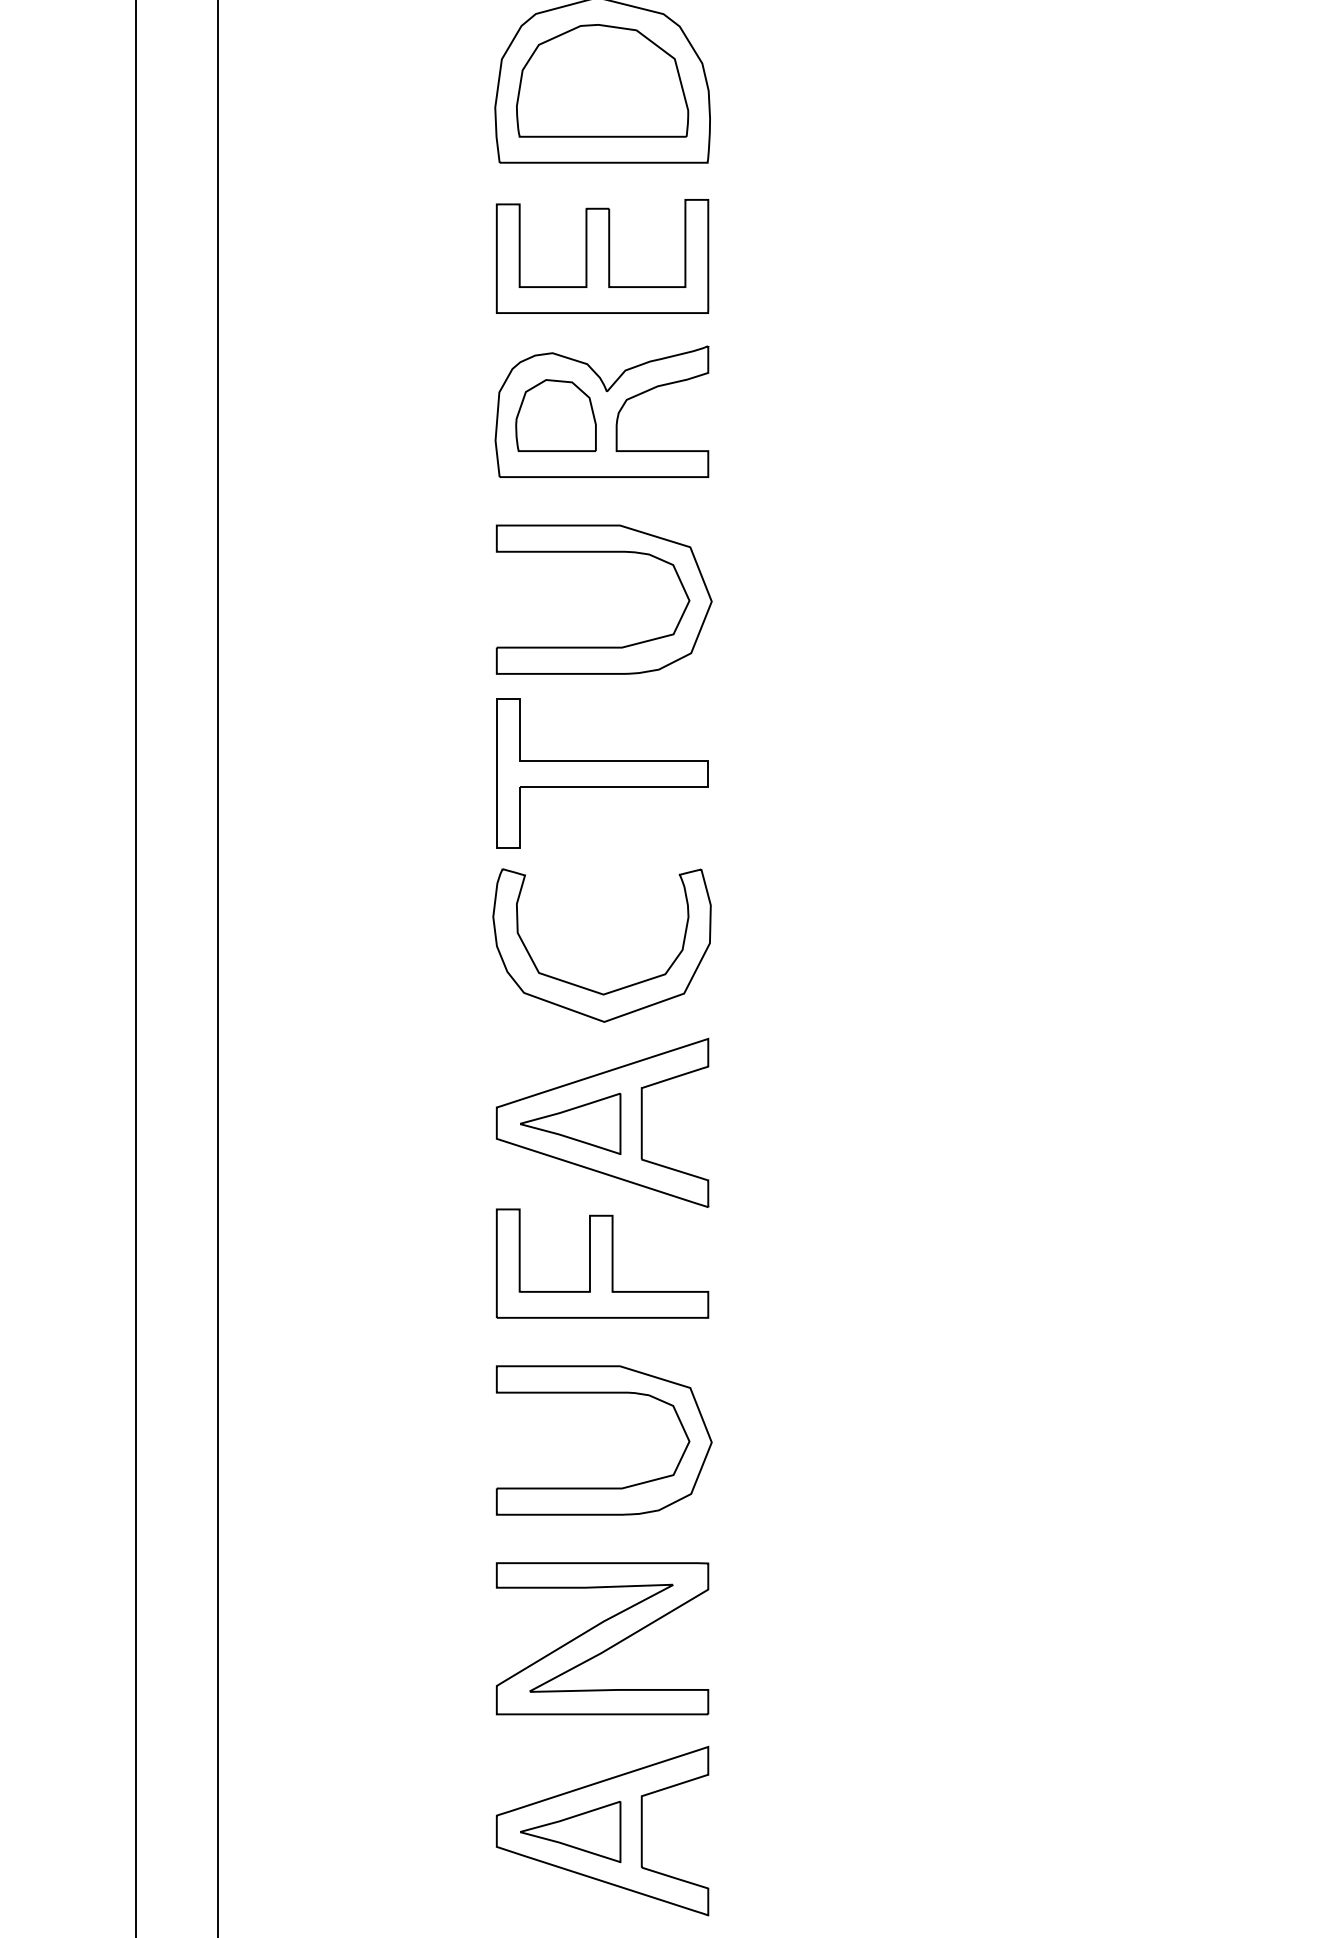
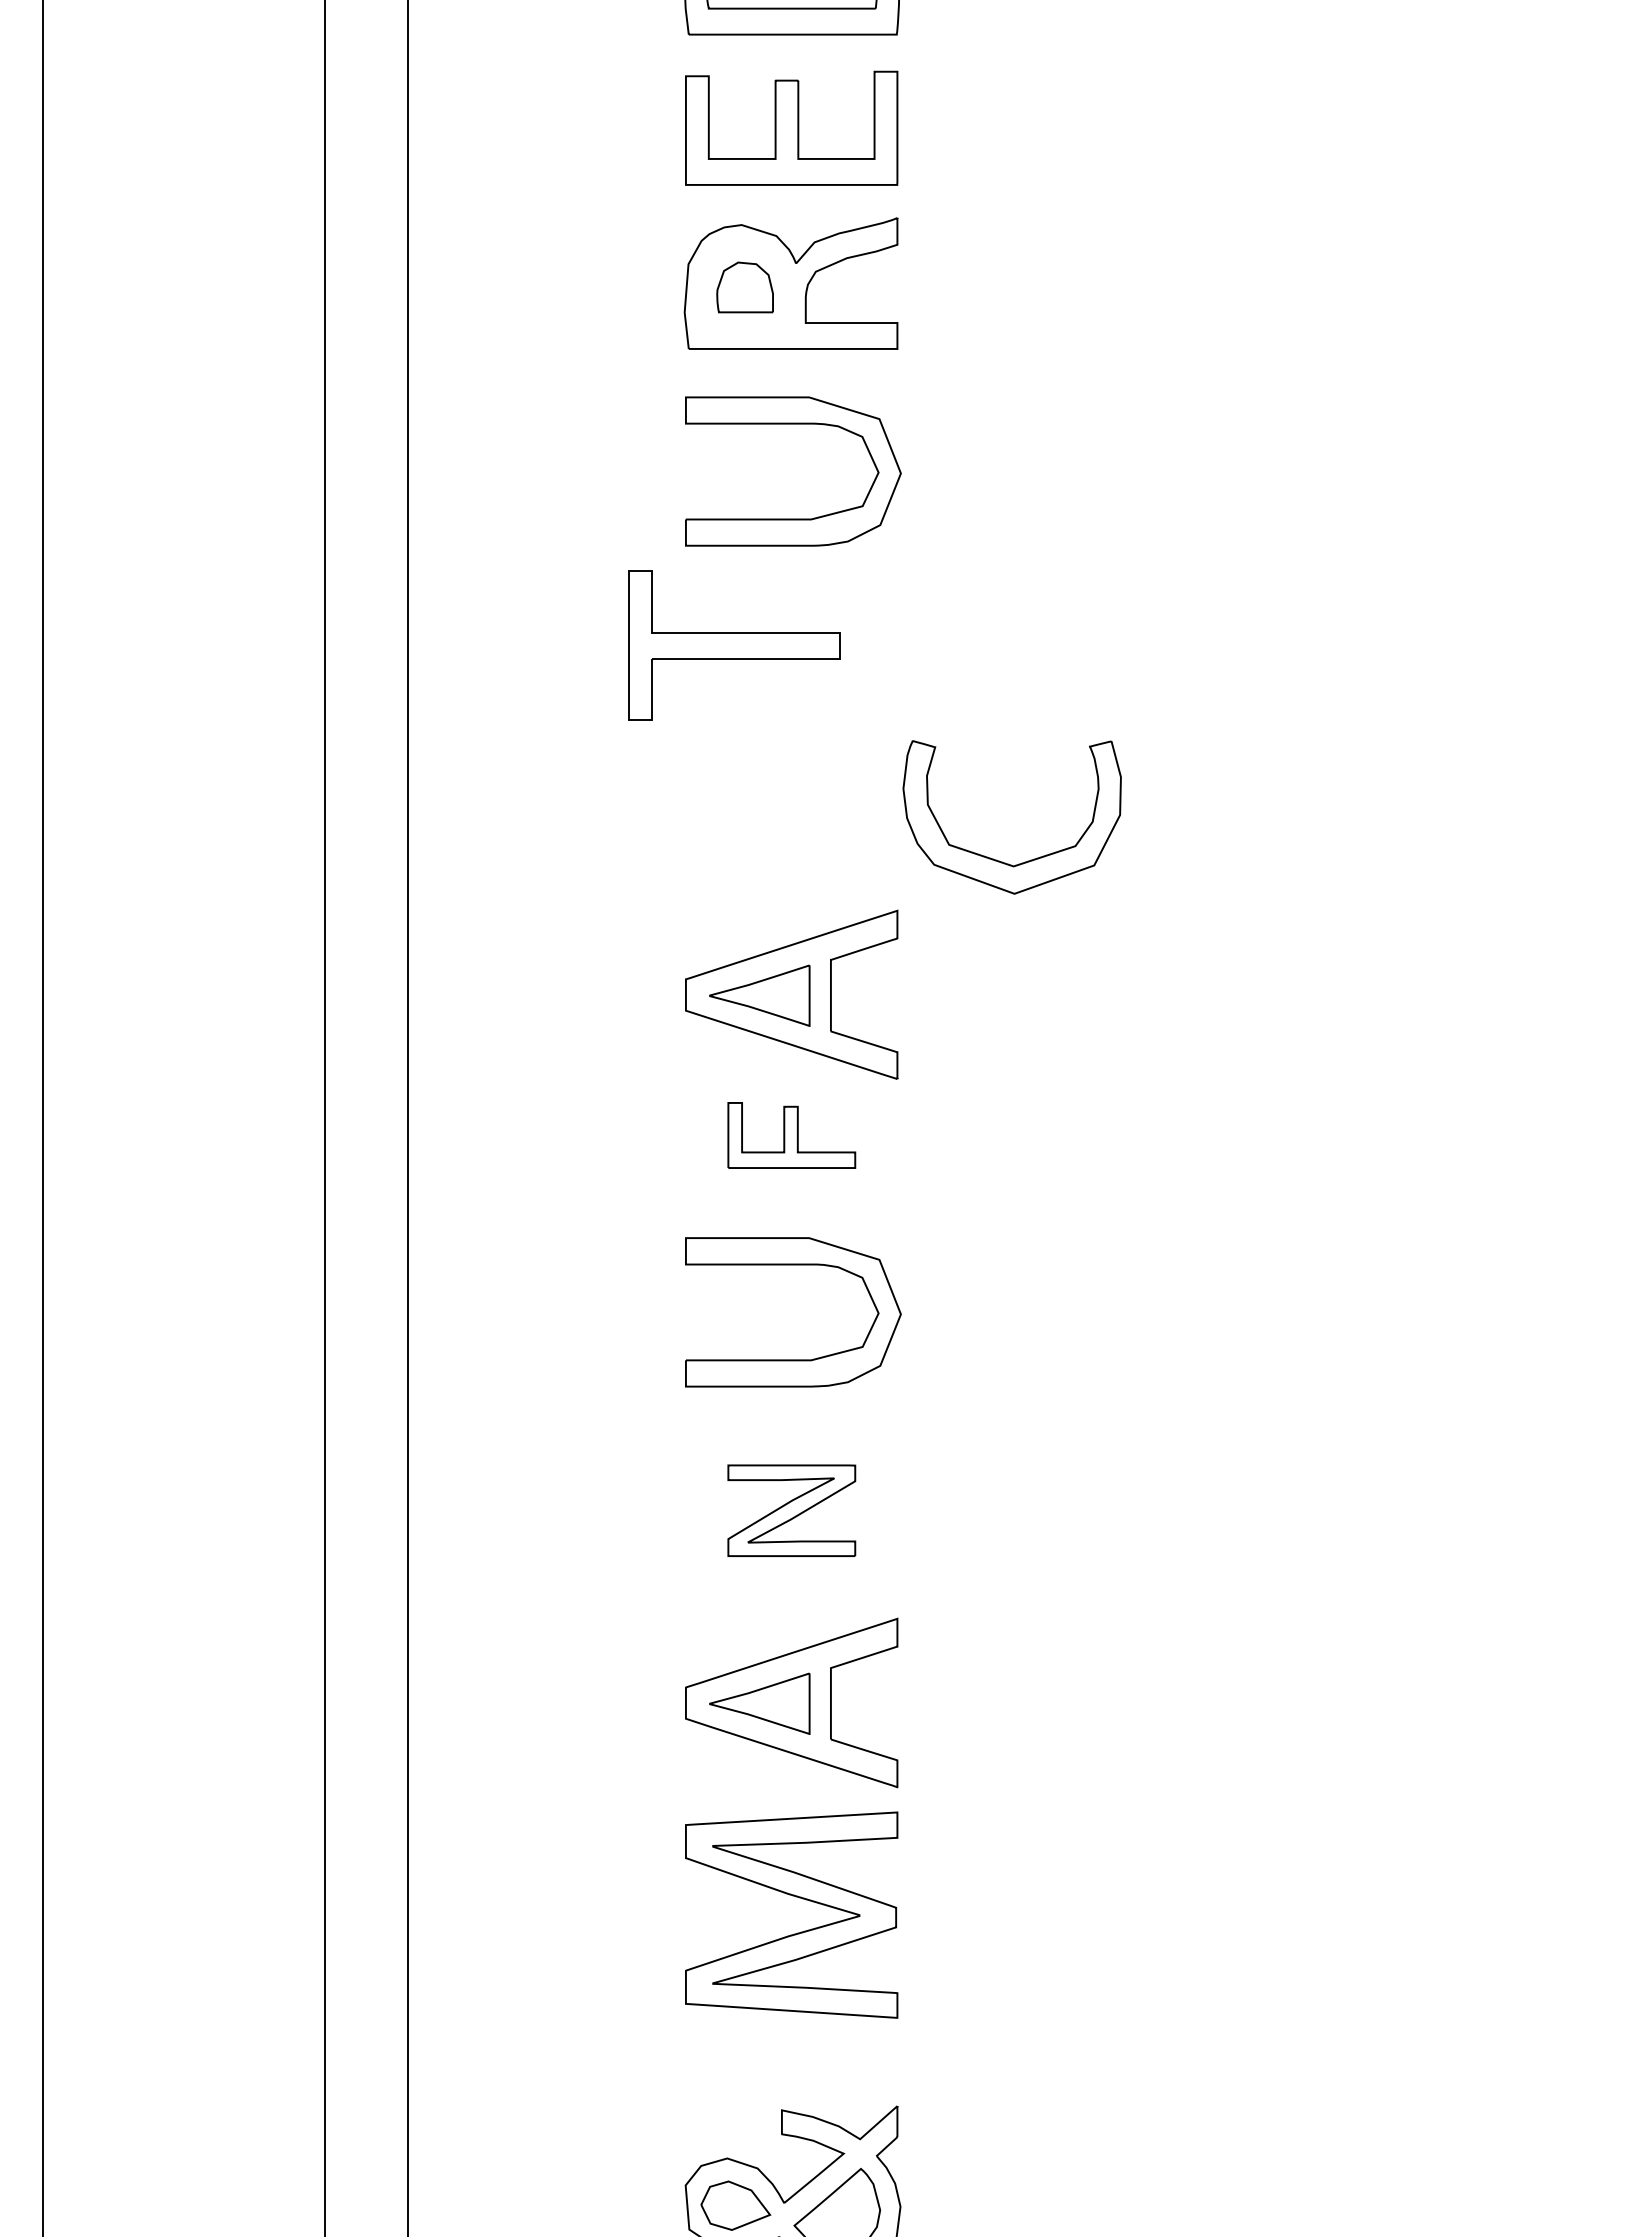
part: (555, 415) -> (744, 287), size x0.7
part: (602, 773) -> (734, 645), moved
part: (586, 987) -> (996, 859), moved
part: (602, 1263) -> (791, 1135), size x0.6
part: (602, 1638) -> (791, 1510), size x0.6

